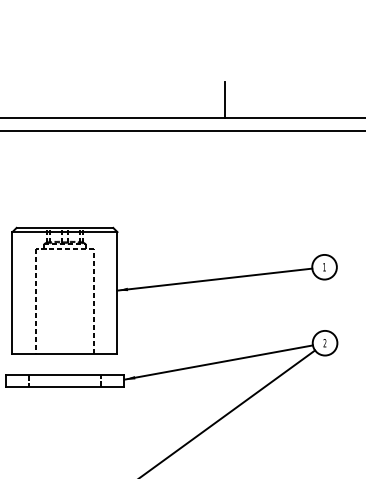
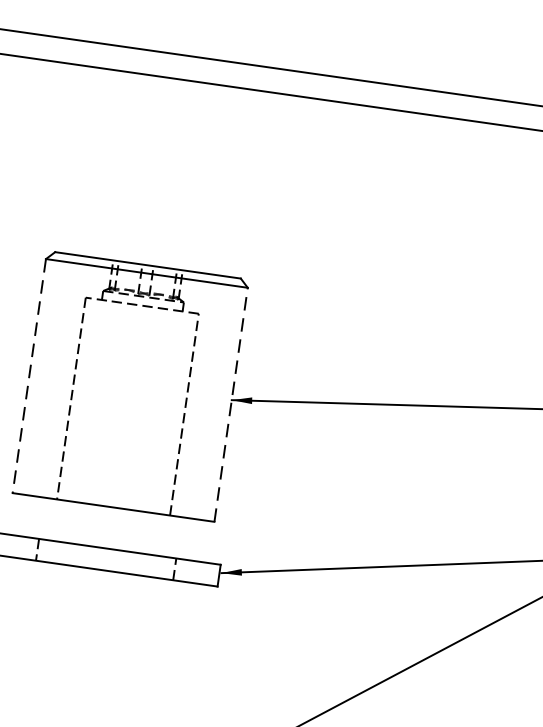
line: (225, 100) -> (491, 64), removed
line: (12, 293) -> (29, 376), solid -> dashed
line: (117, 293) -> (231, 405), solid -> dashed

